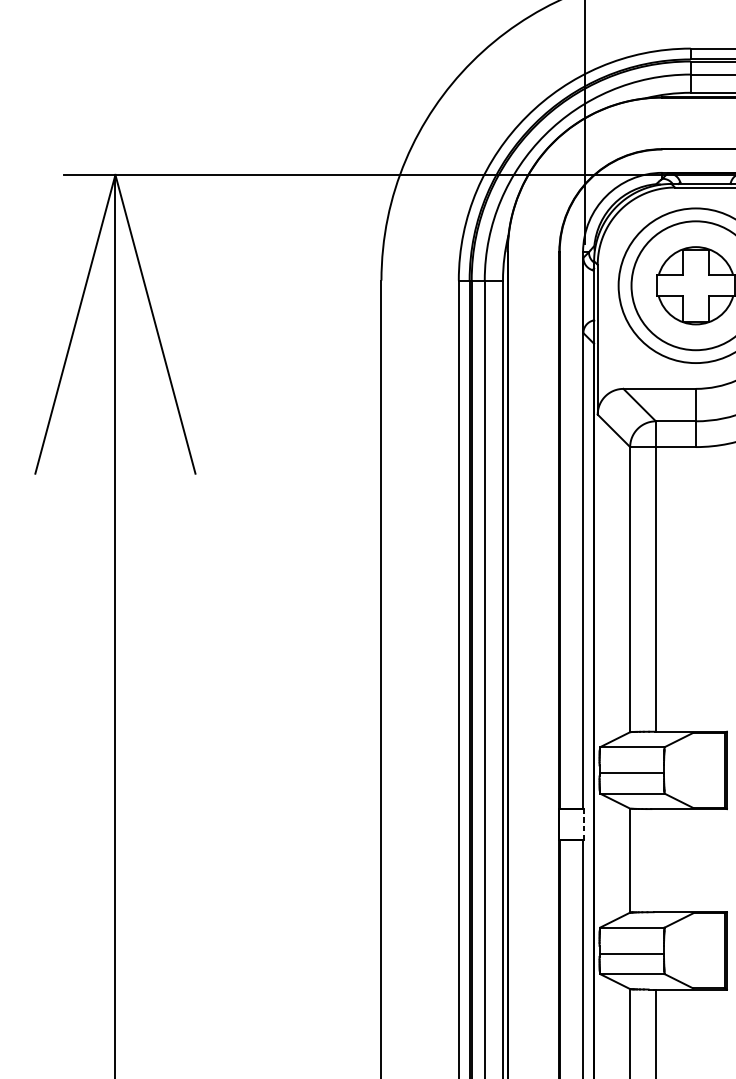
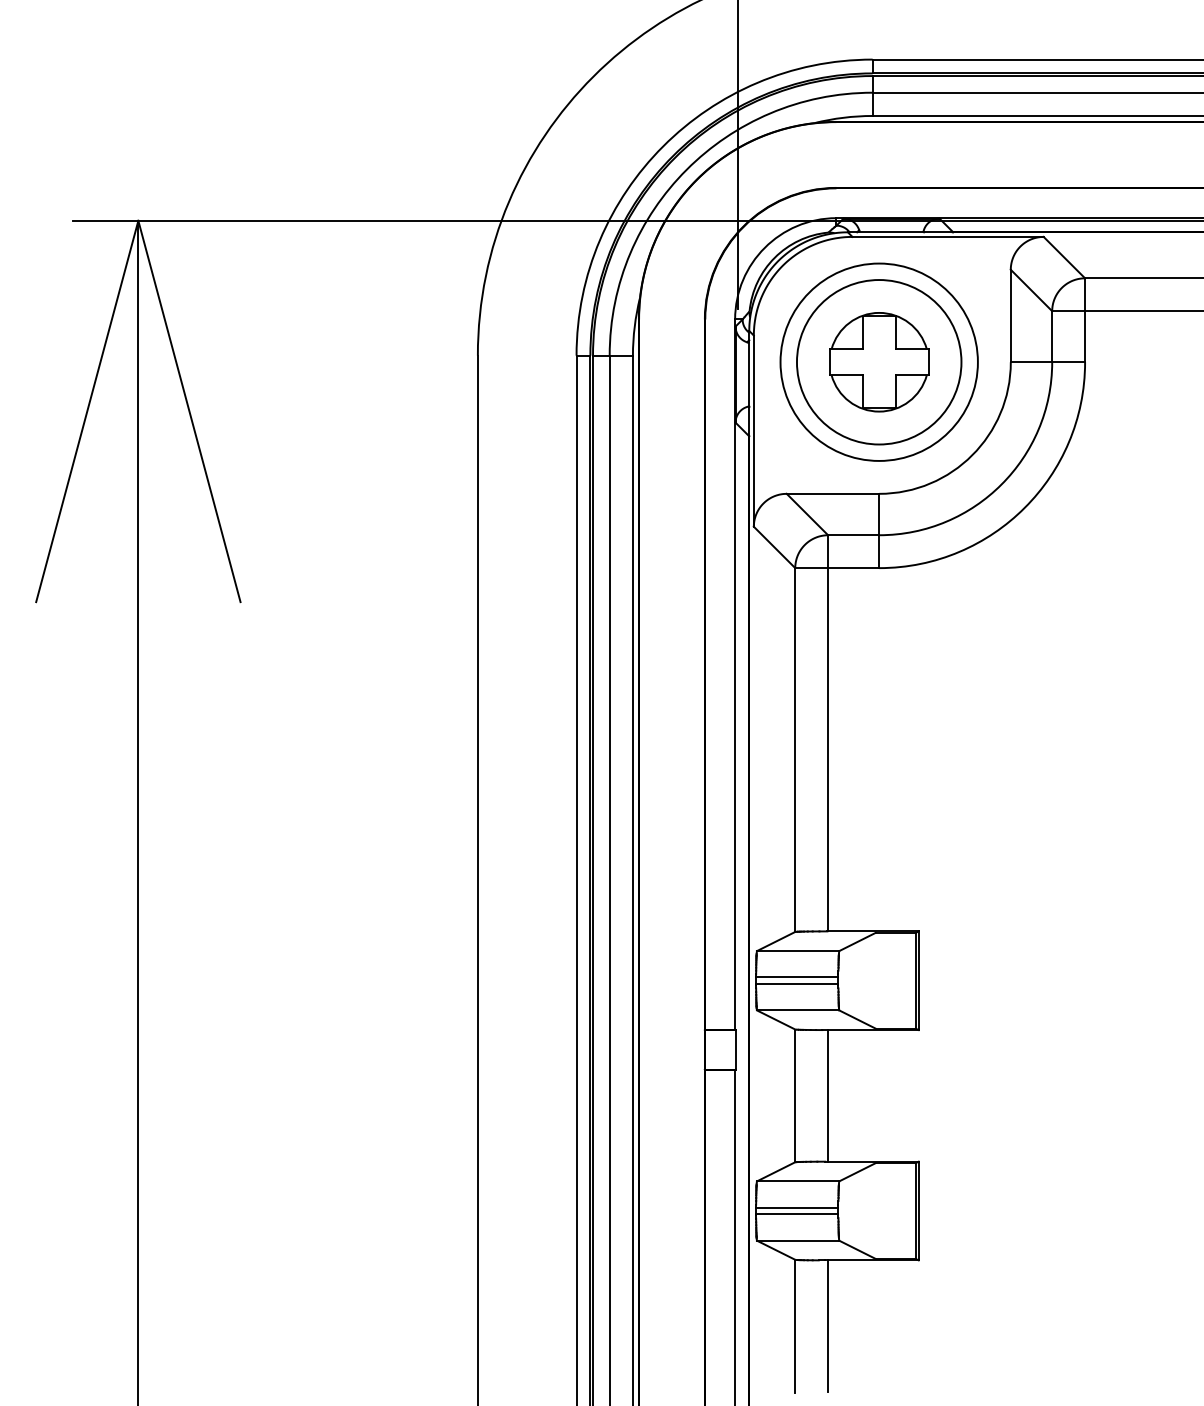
line: (631, 767) -> (797, 977), added
line: (583, 824) -> (735, 1049), dashed -> solid
line: (656, 860) -> (828, 1095), added
line: (631, 948) -> (797, 1207), added

